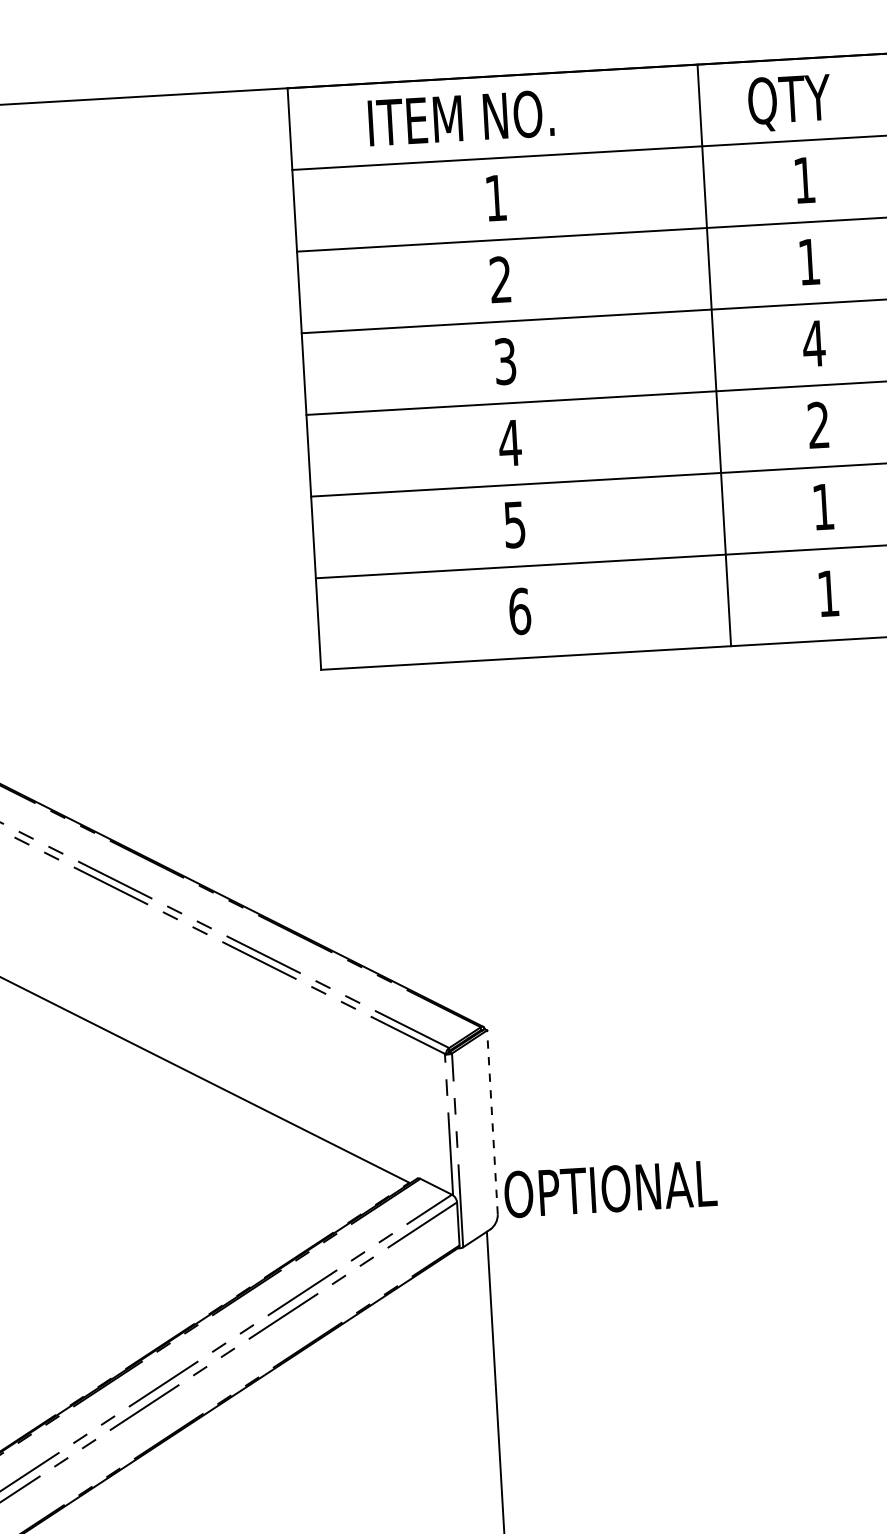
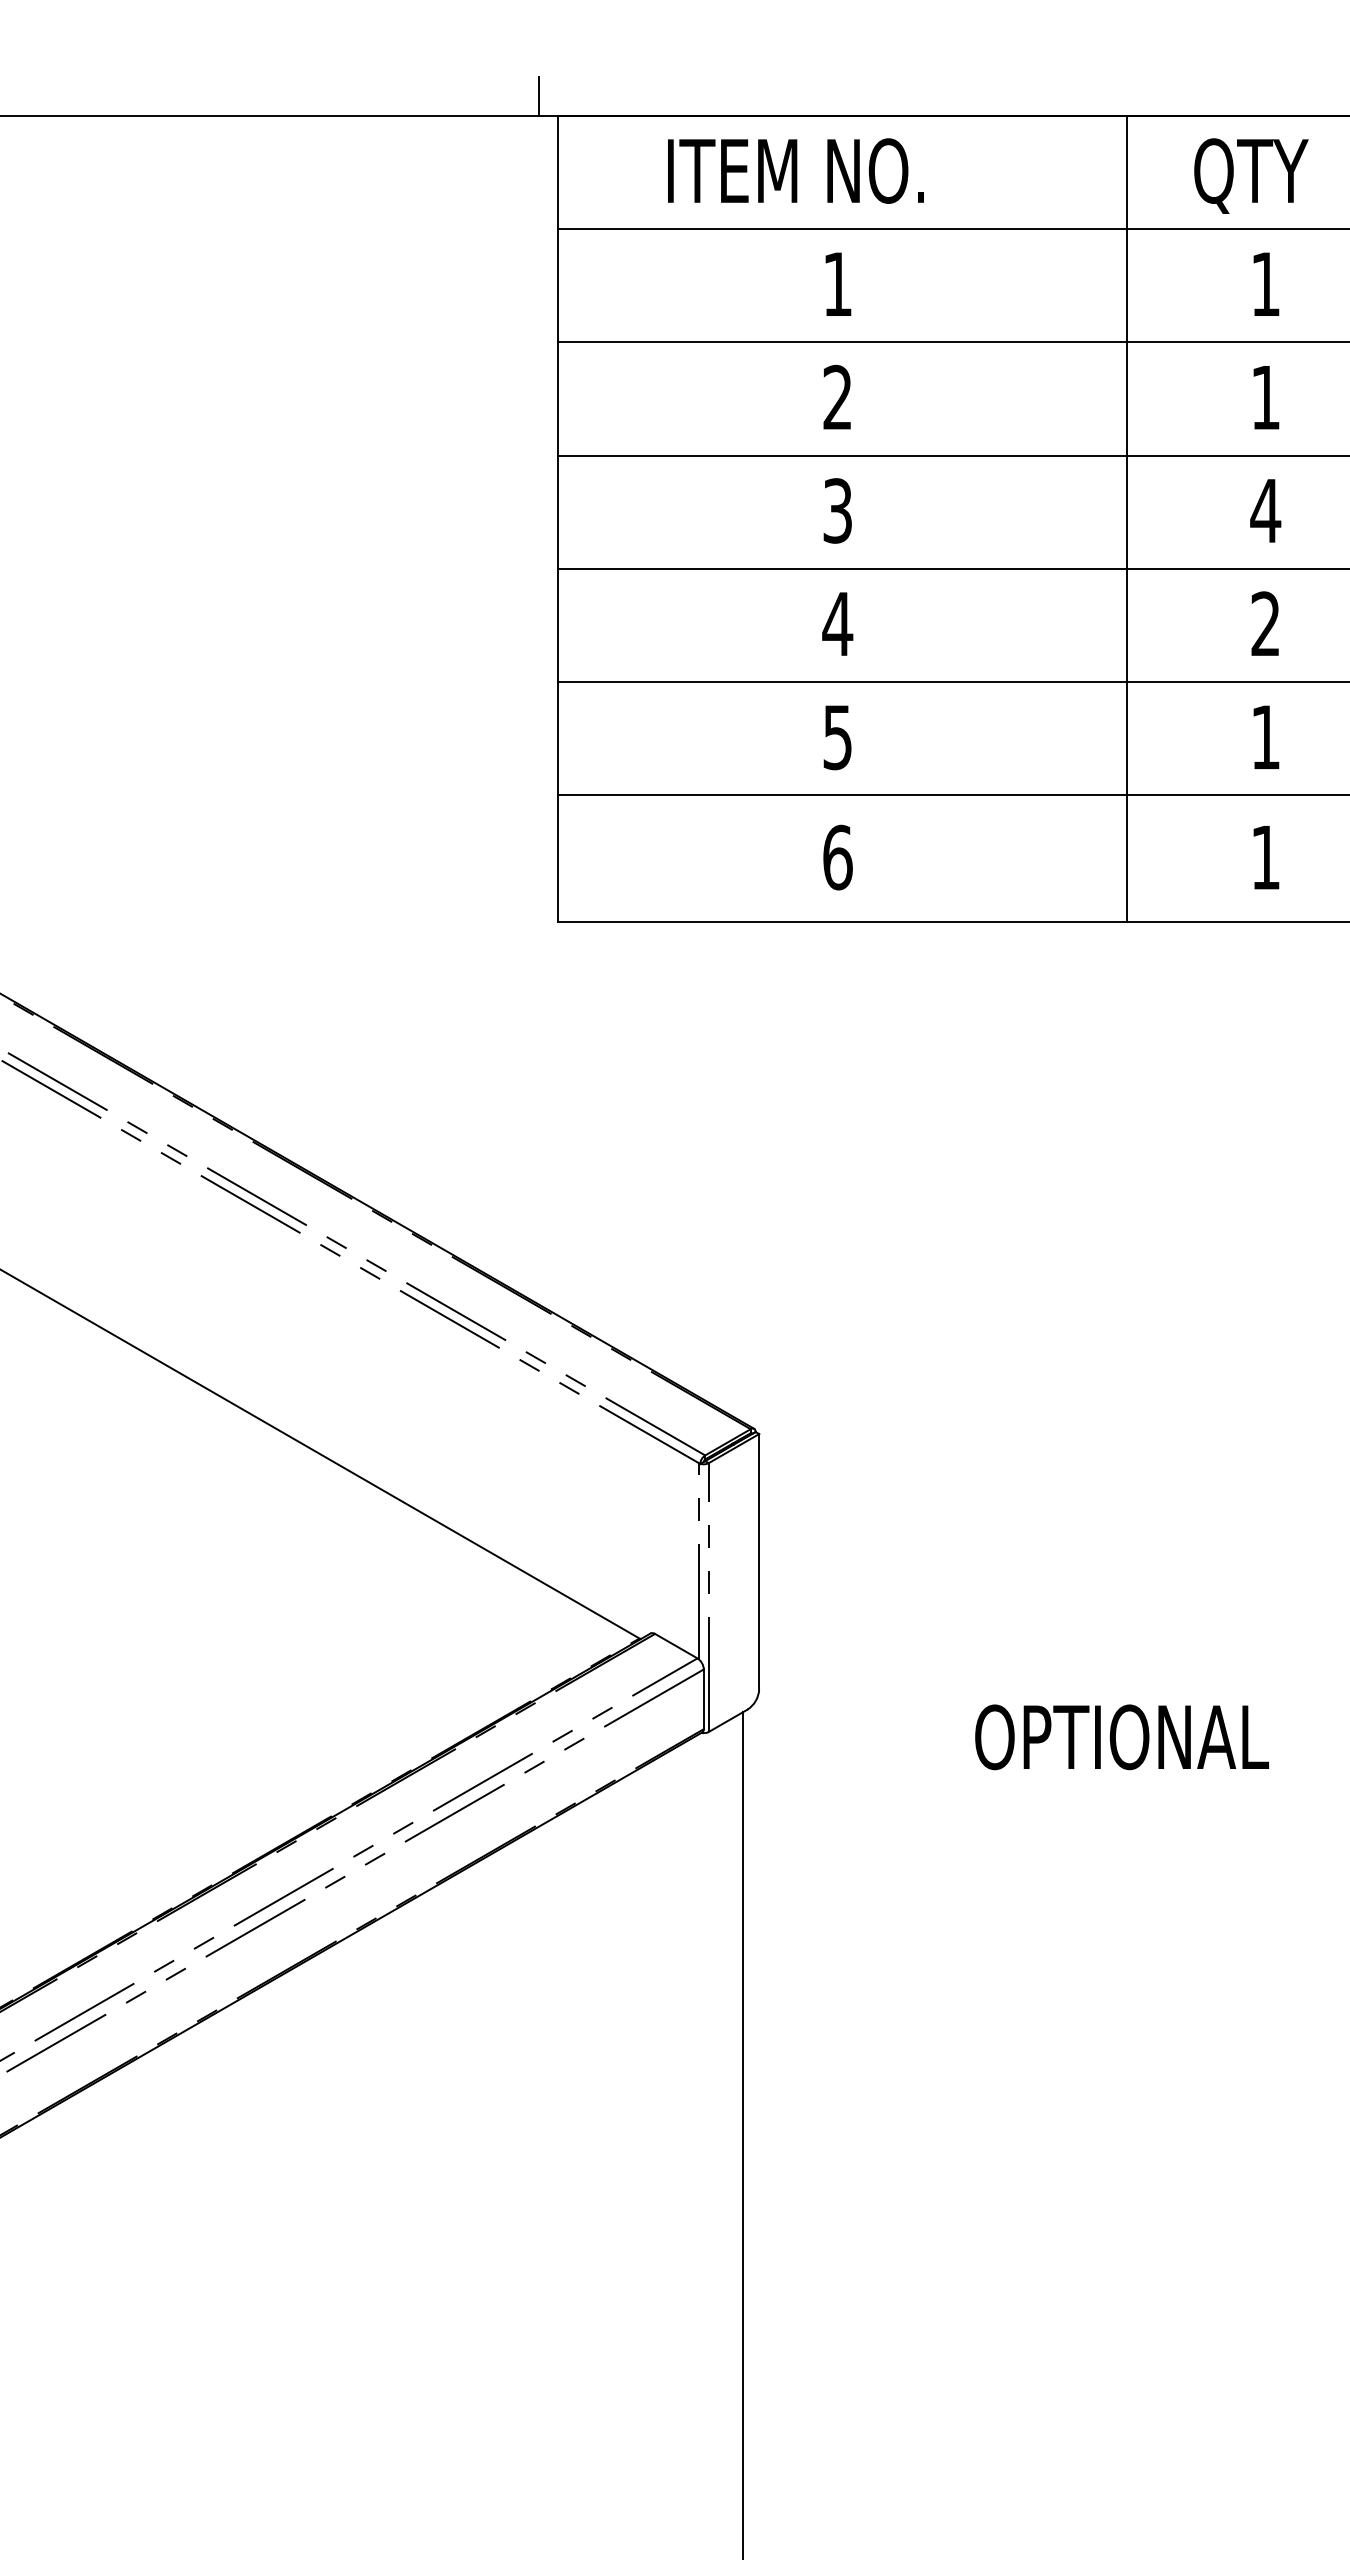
line: (273, 74) -> (539, 95), added
line: (492, 1122) -> (759, 1561), dashed -> solid
text: (610, 1189) -> (1121, 1737), moved

